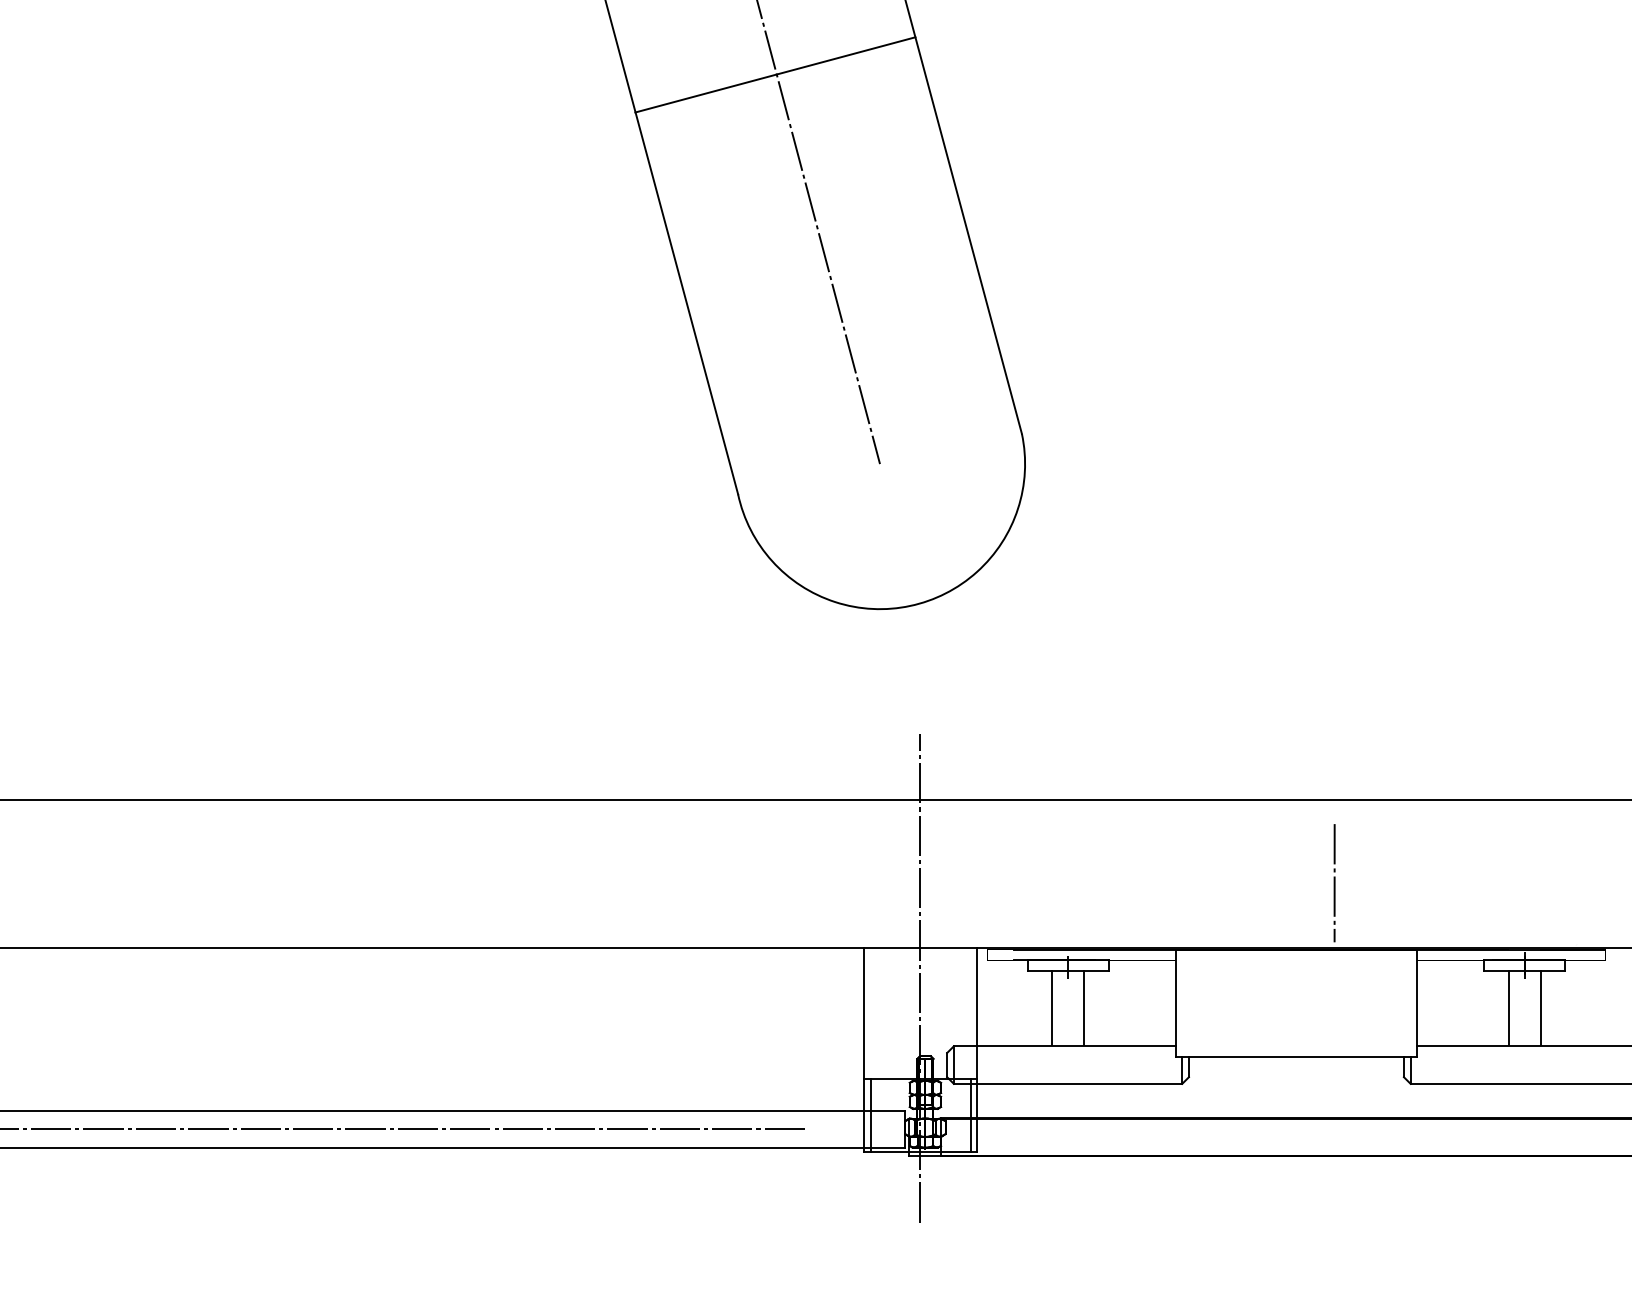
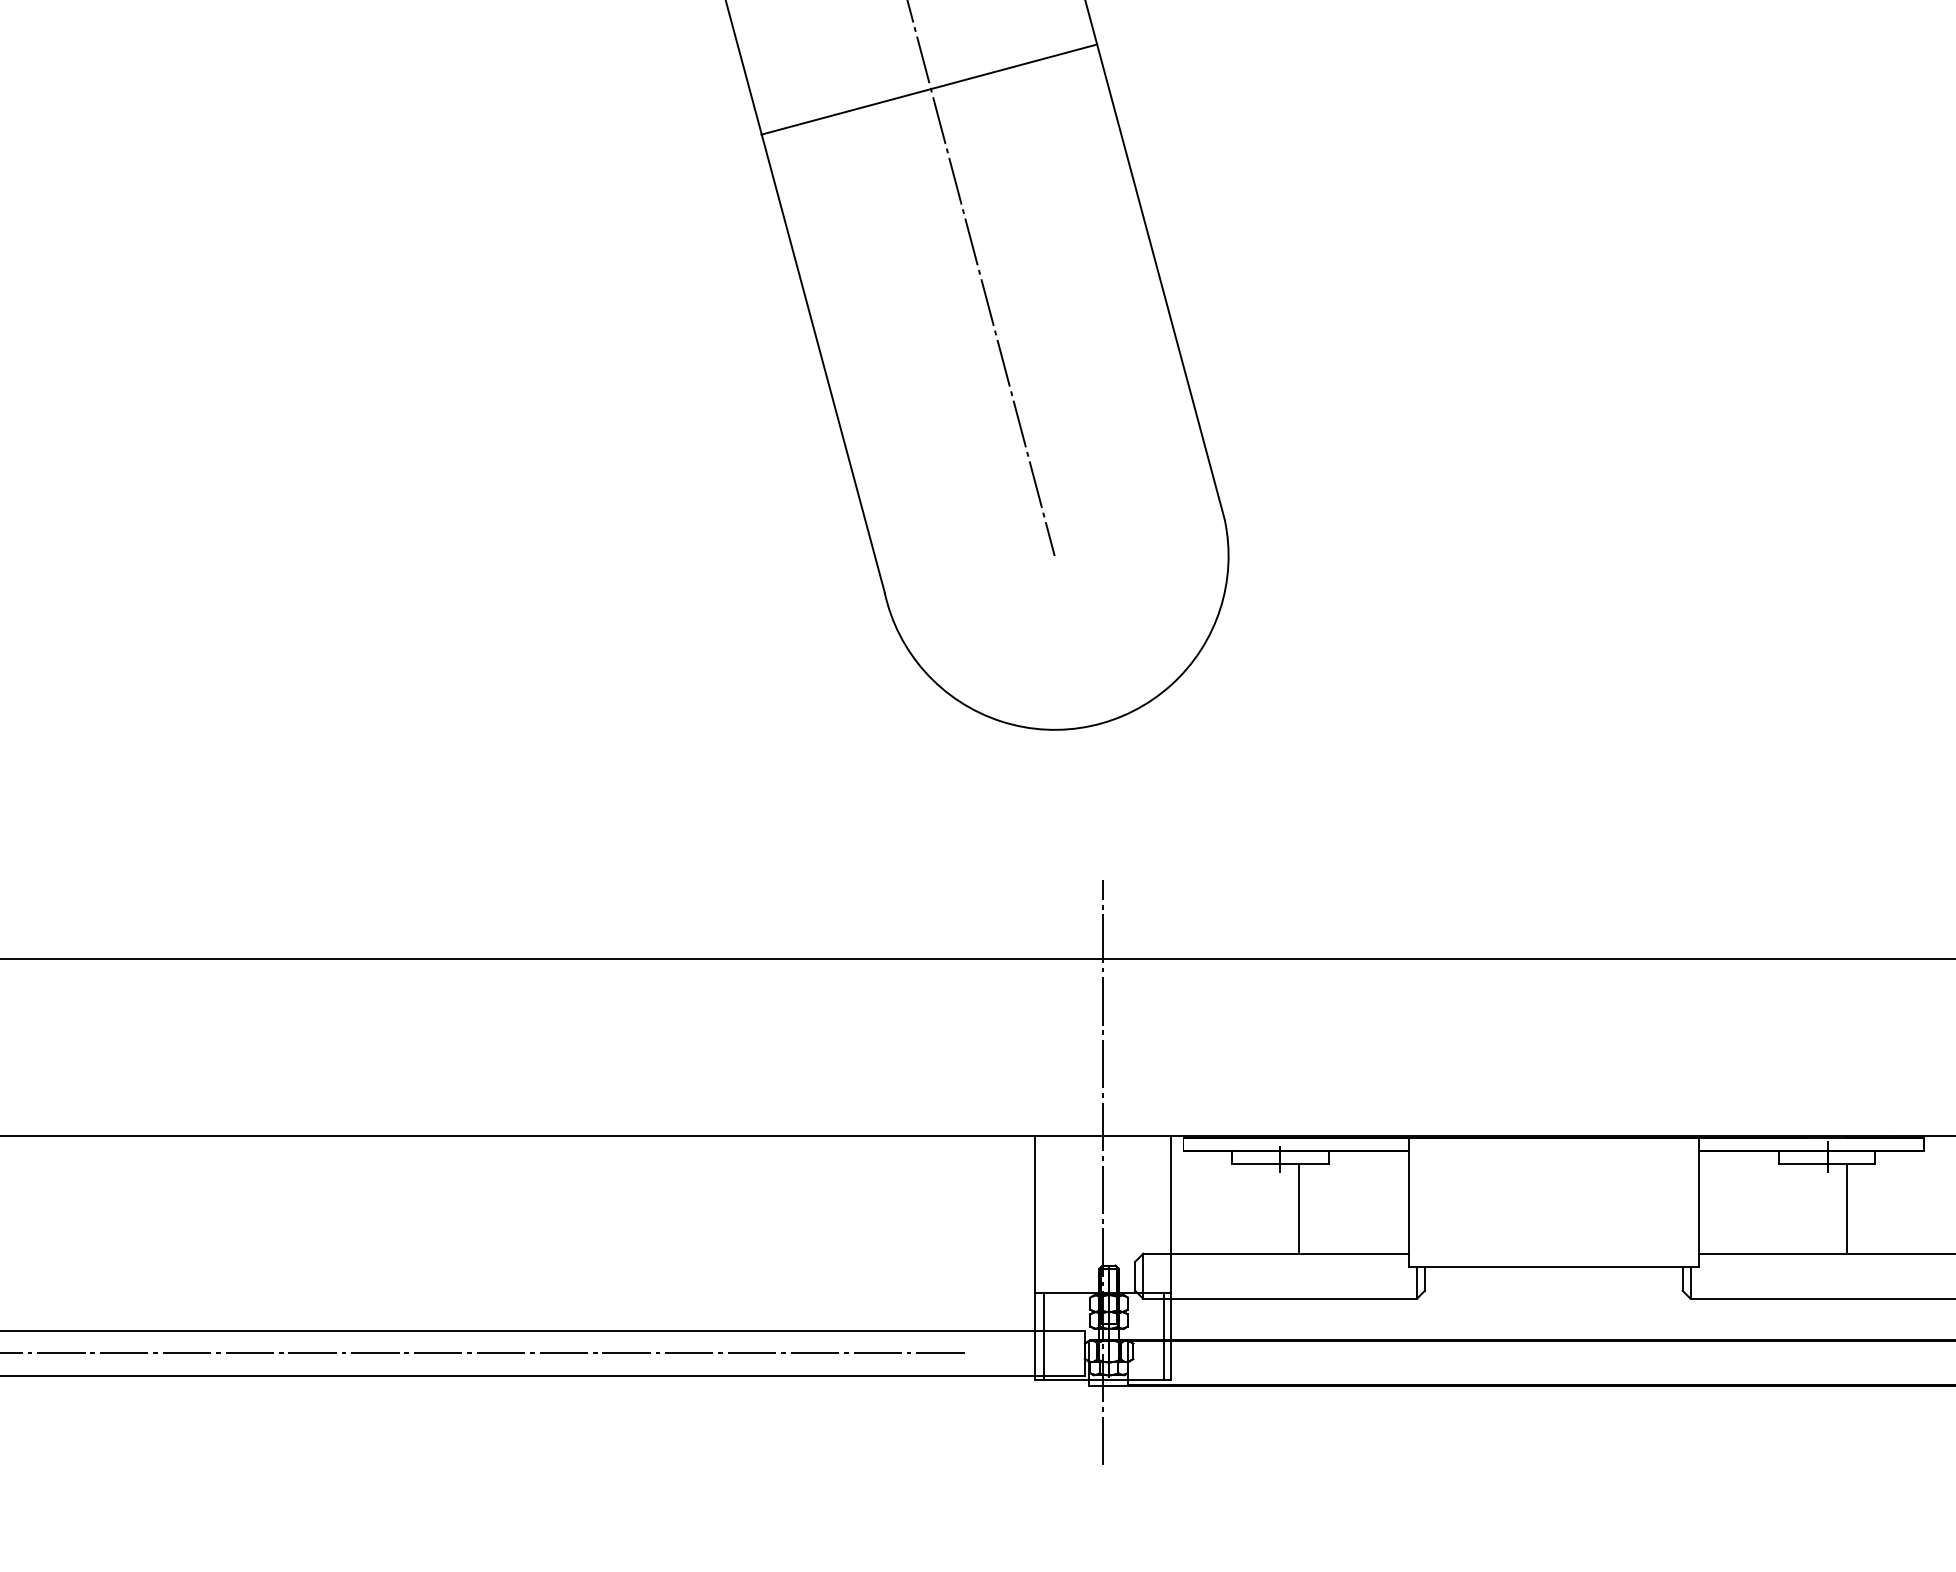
line: (1334, 883) -> (1599, 1058), removed
line: (1051, 1007) -> (1260, 1207), removed
line: (1508, 1007) -> (1808, 1207), removed

